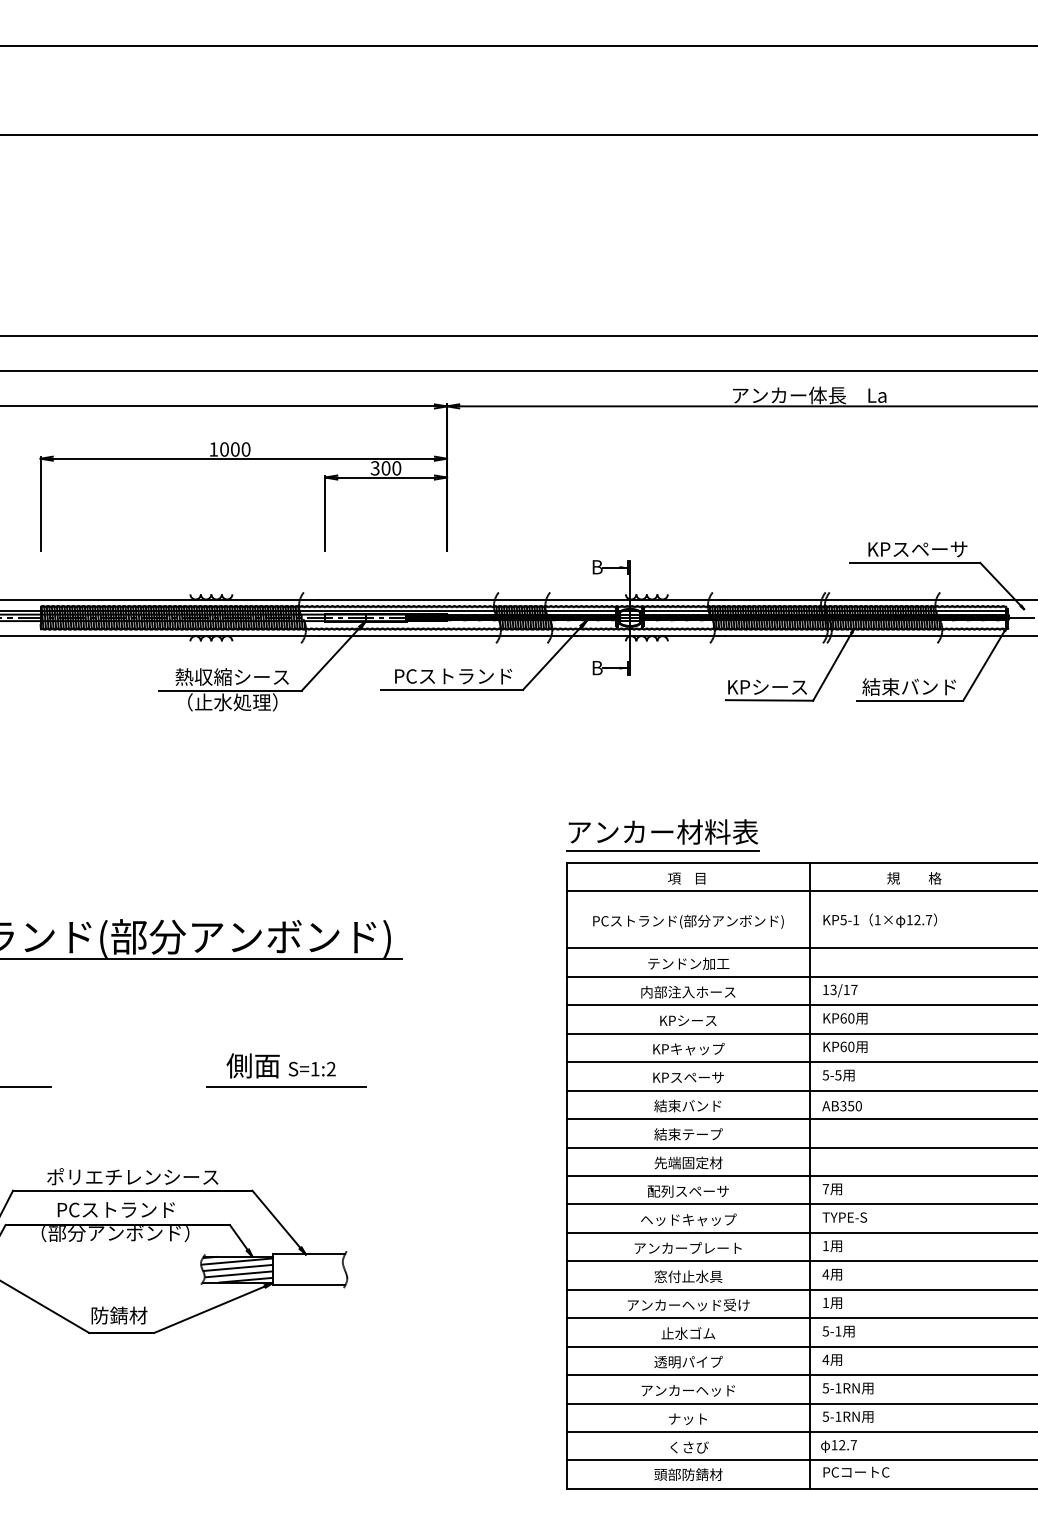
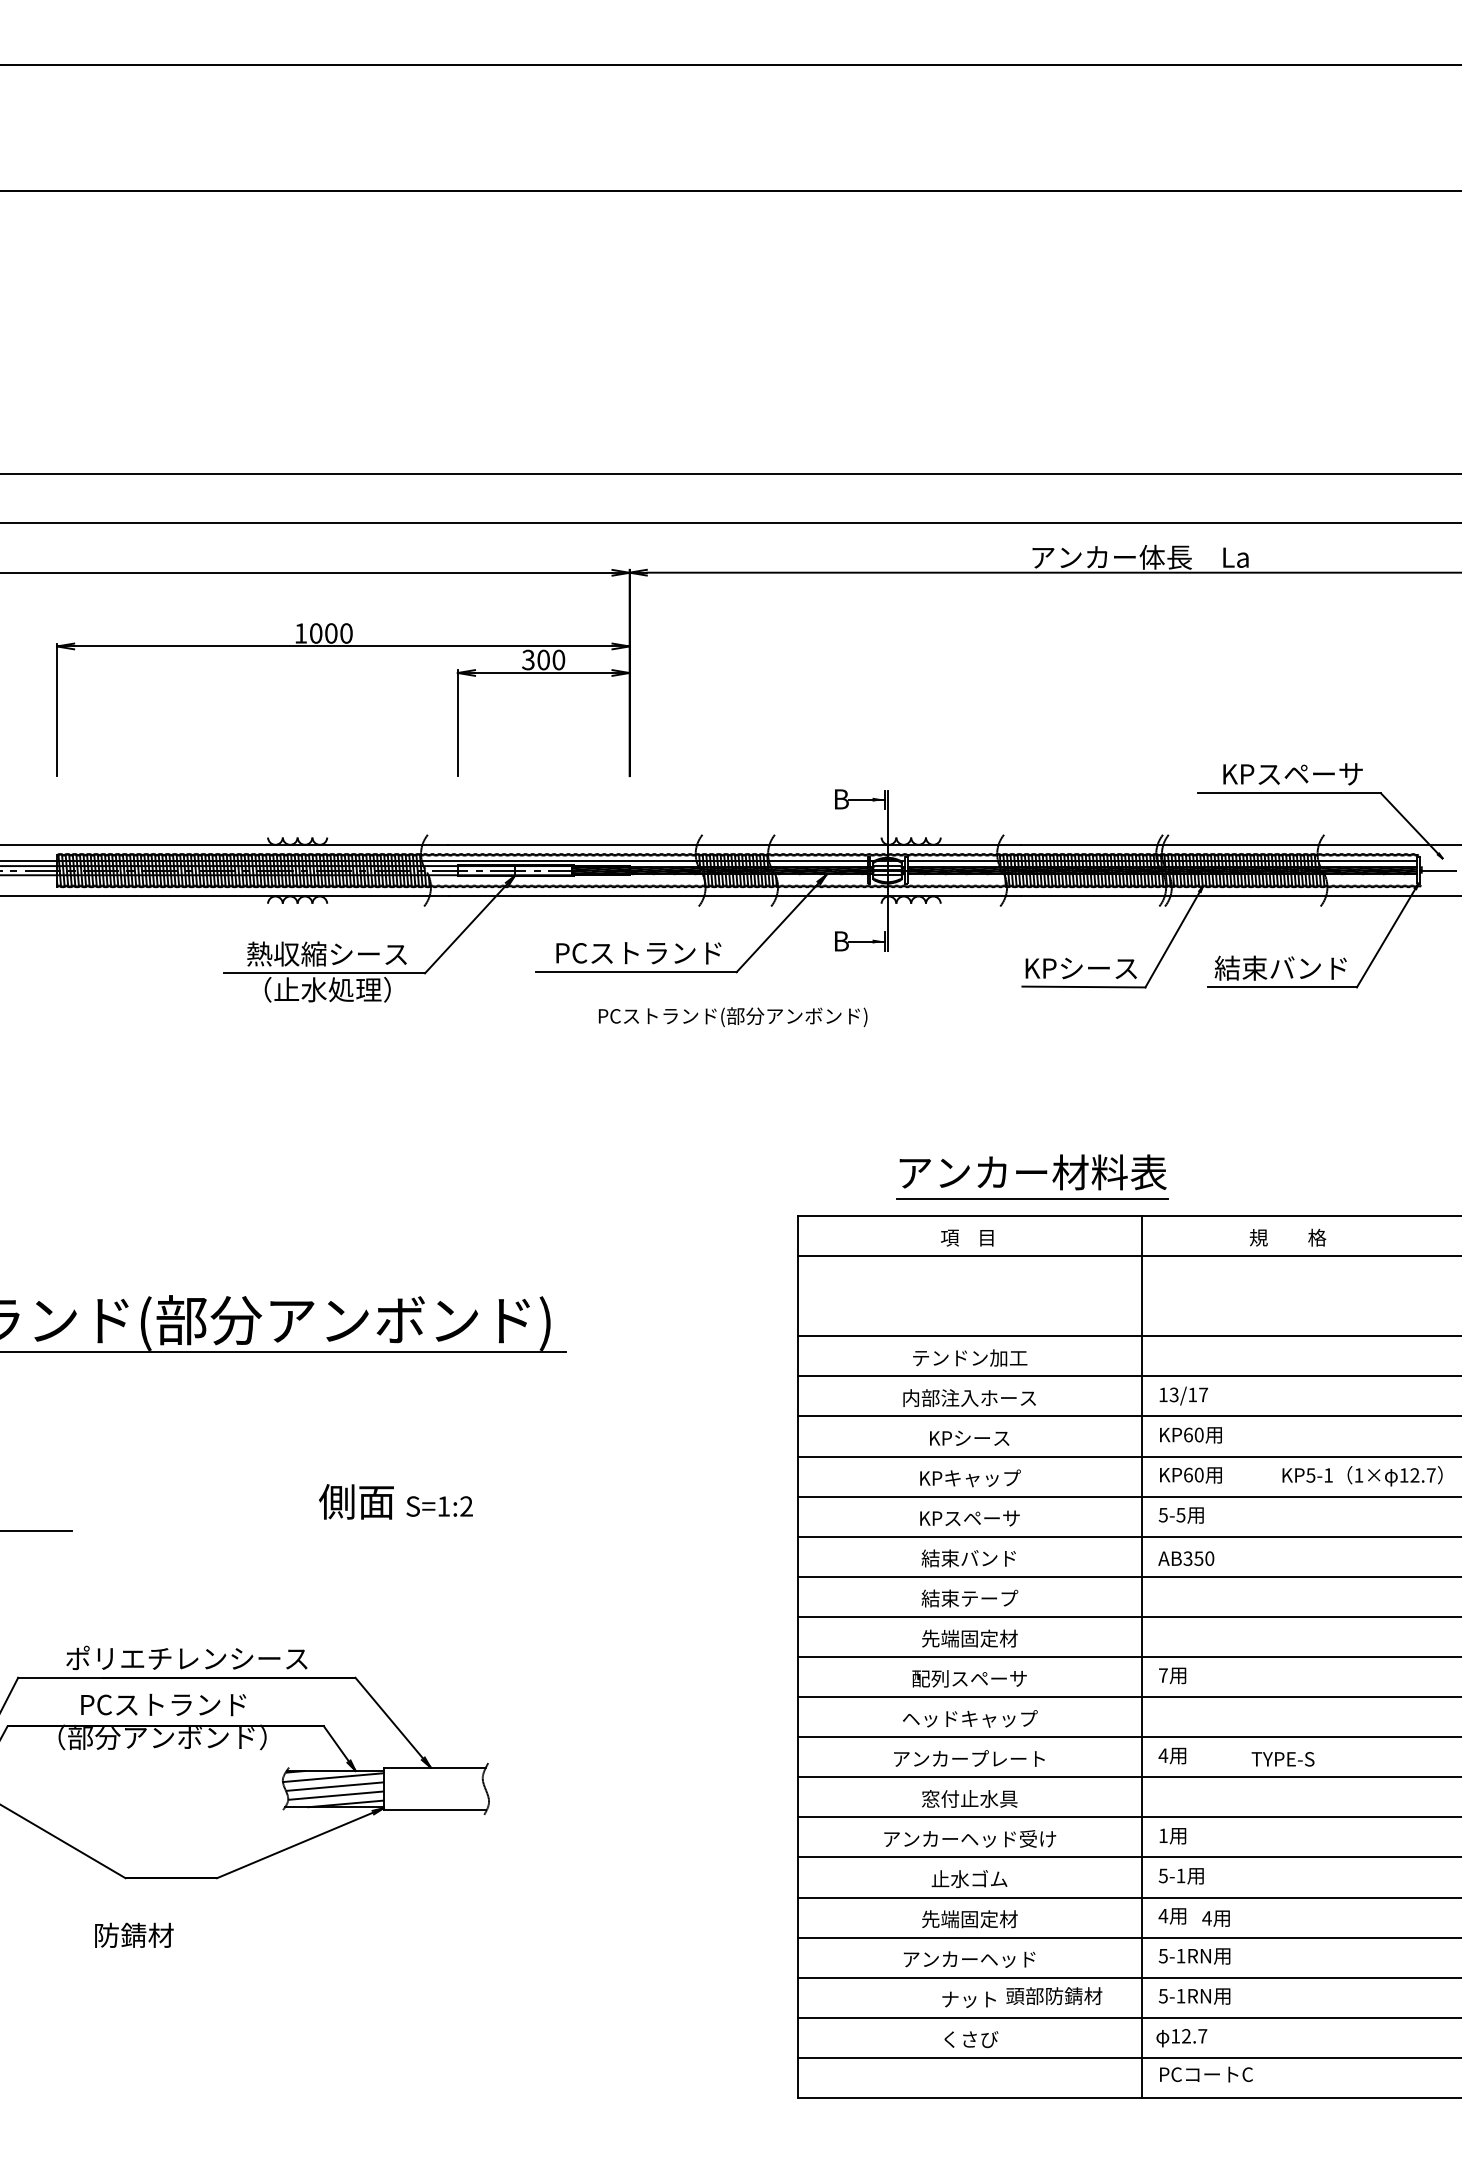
part: (662, 835) -> (1031, 1177), moved
text: (880, 920) -> (1362, 1475), moved
text: (688, 921) -> (733, 1016), moved
line: (285, 1086) -> (402, 1530), removed
text: (844, 1217) -> (1282, 1759), moved
text: (825, 1246) -> (1162, 1756), 1 -> 4
text: (831, 1274) -> (1214, 1918), moved
text: (119, 1315) -> (134, 1935), moved
text: (688, 1361) -> (969, 1918), 透明パイプ -> 先端固定材
text: (688, 1474) -> (1054, 1995), moved

